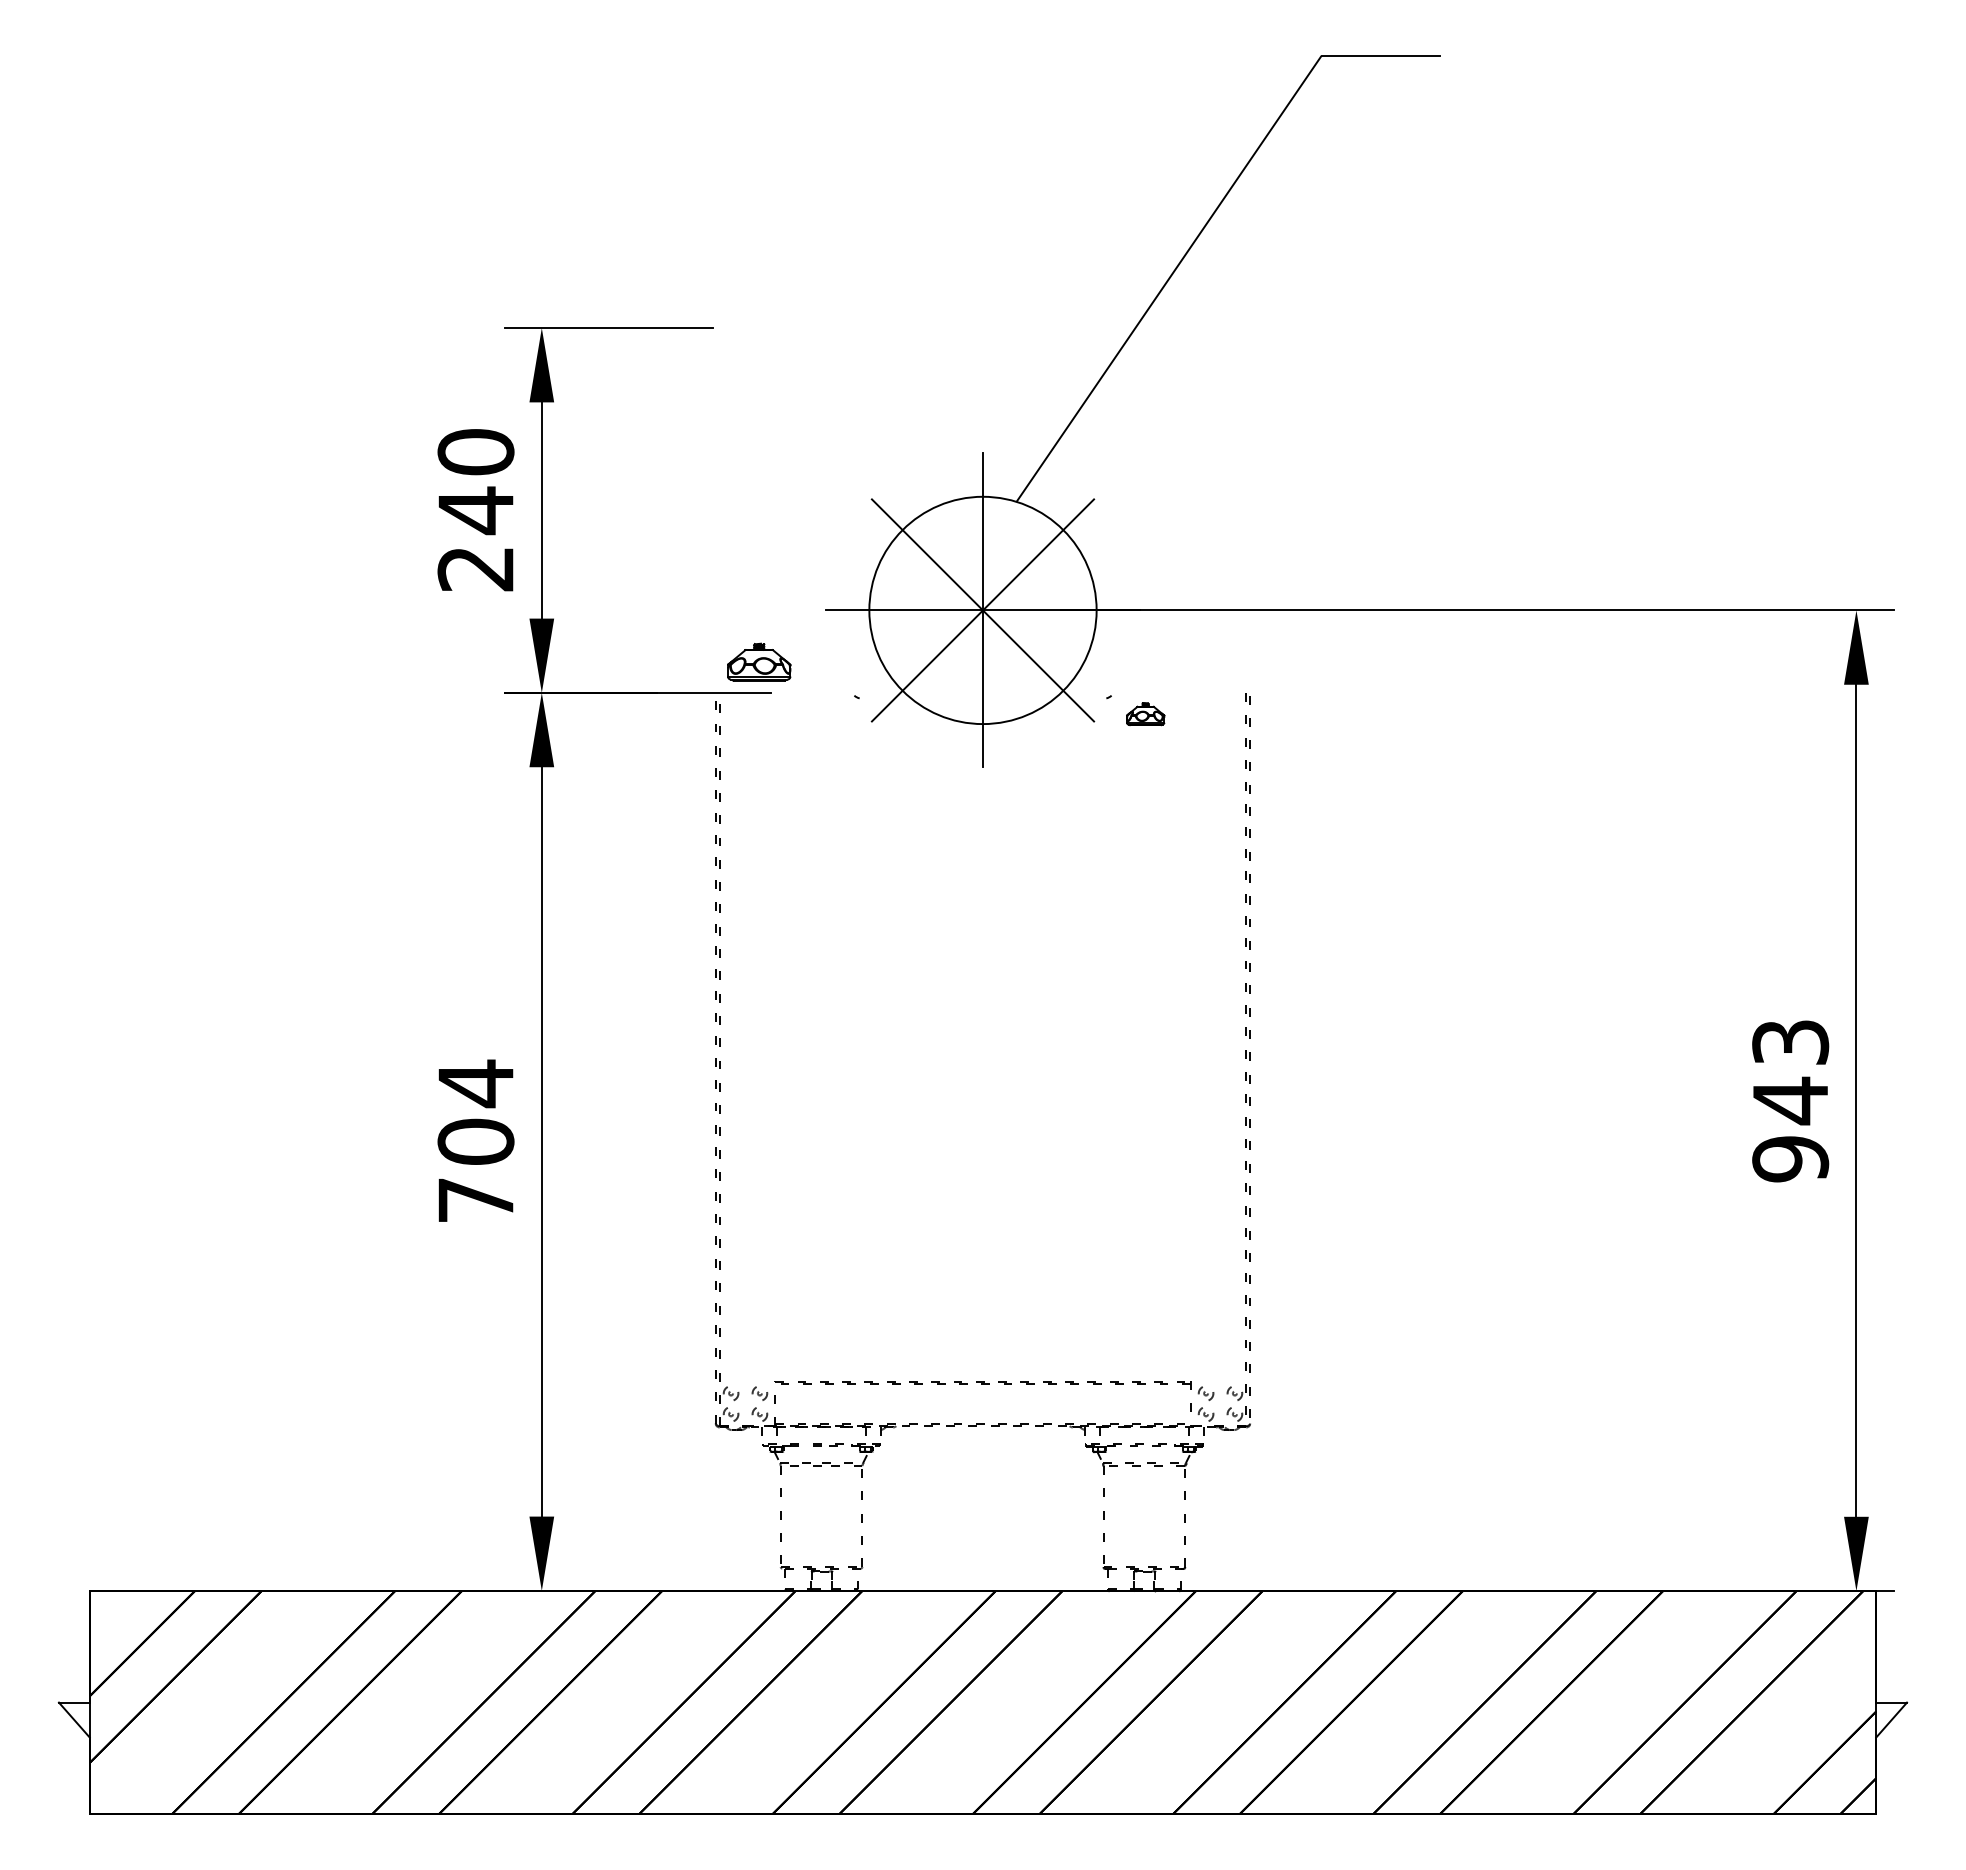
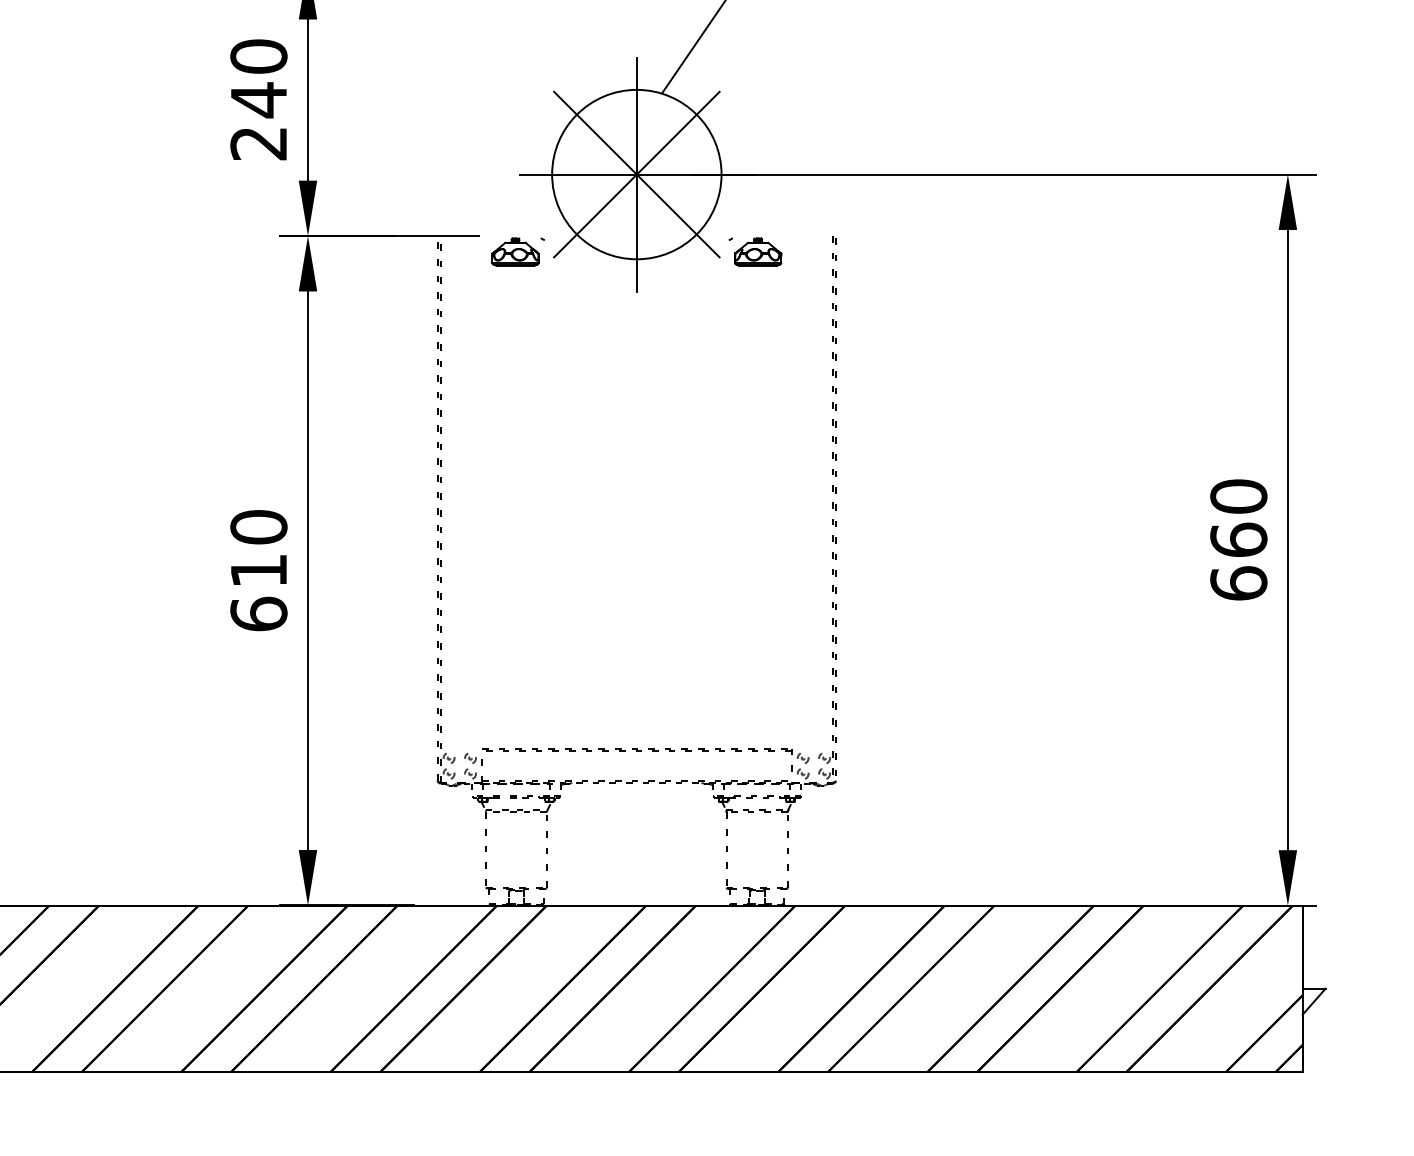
part: (759, 661) -> (515, 251), moved
part: (1145, 713) -> (757, 251), size x1.67
text: (1790, 1100) -> (1238, 539), 943 -> 660
text: (475, 1140) -> (258, 569), 704 -> 610

